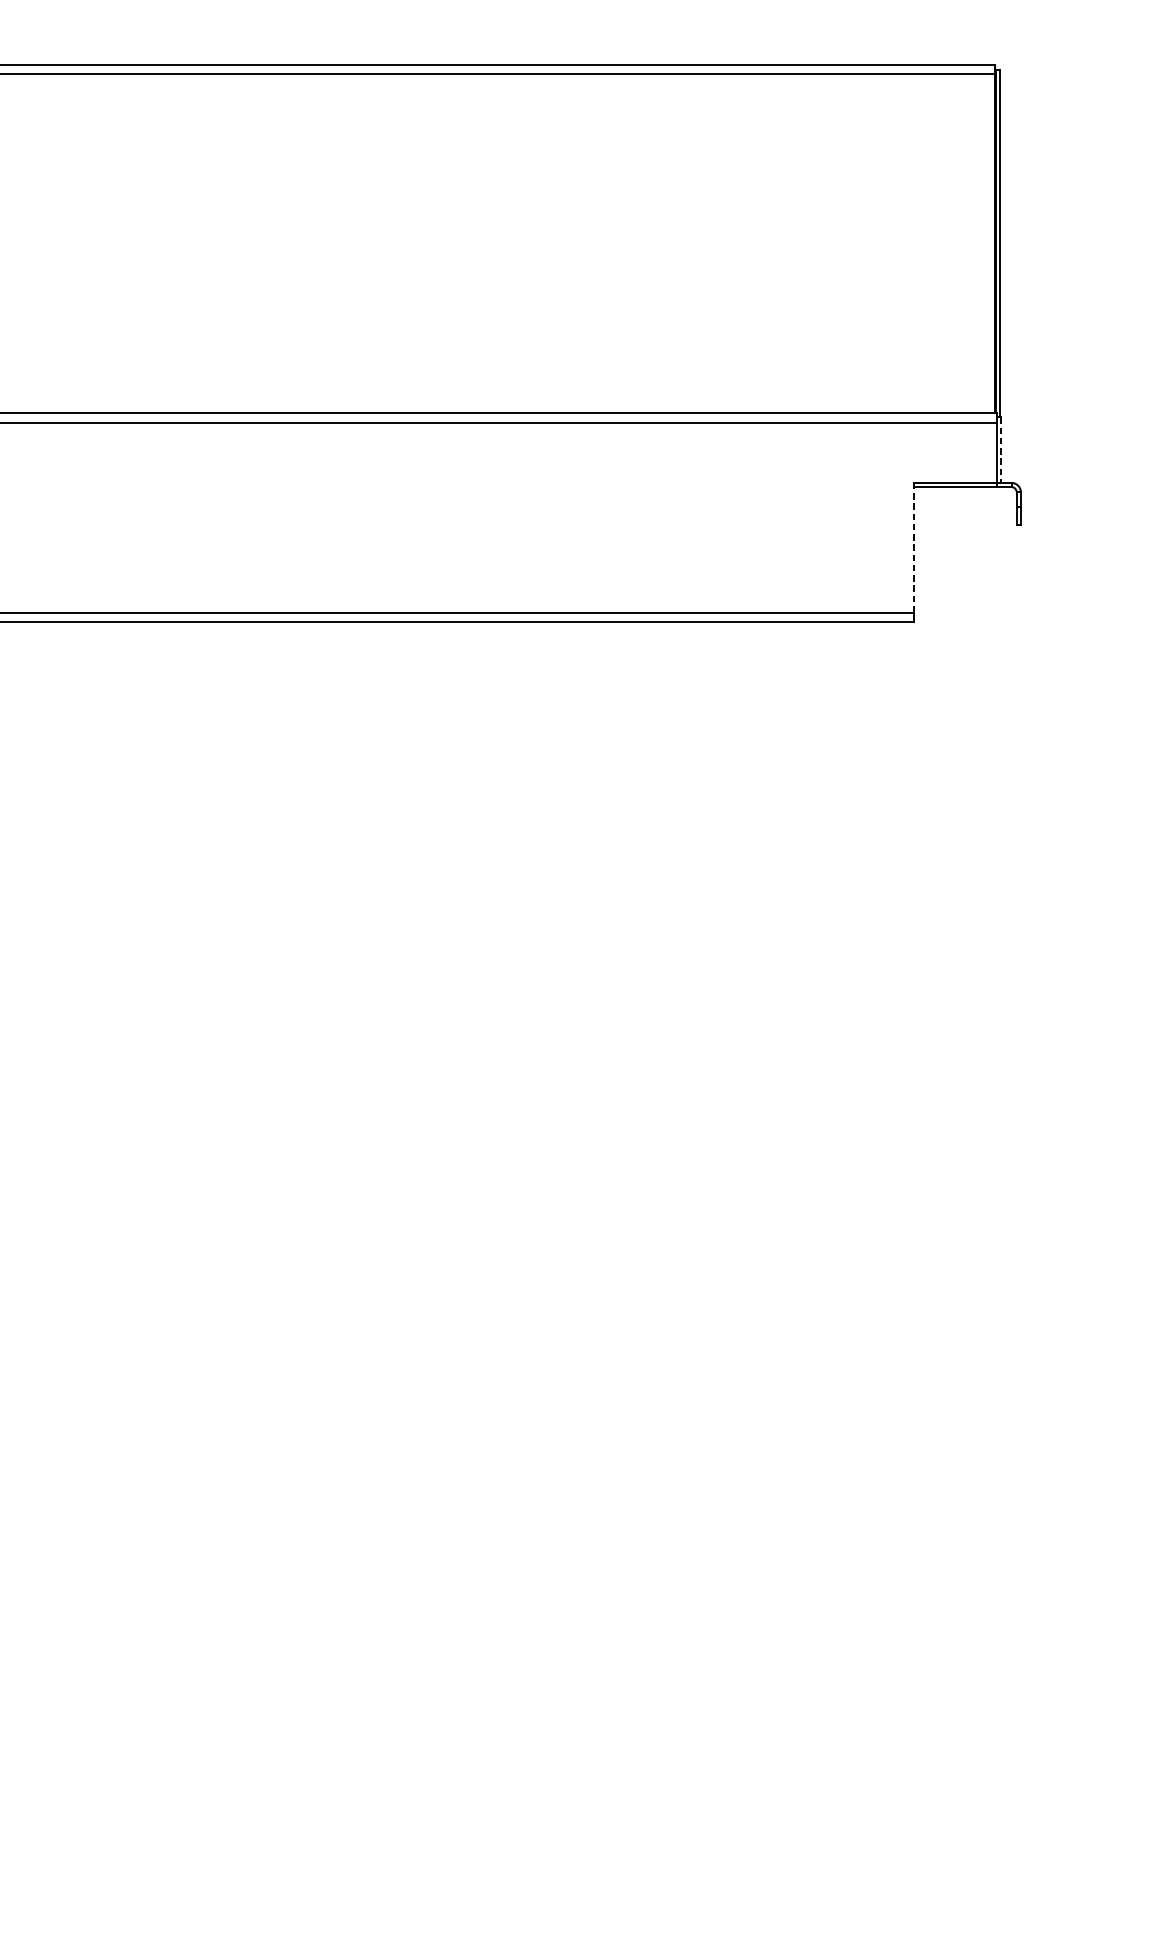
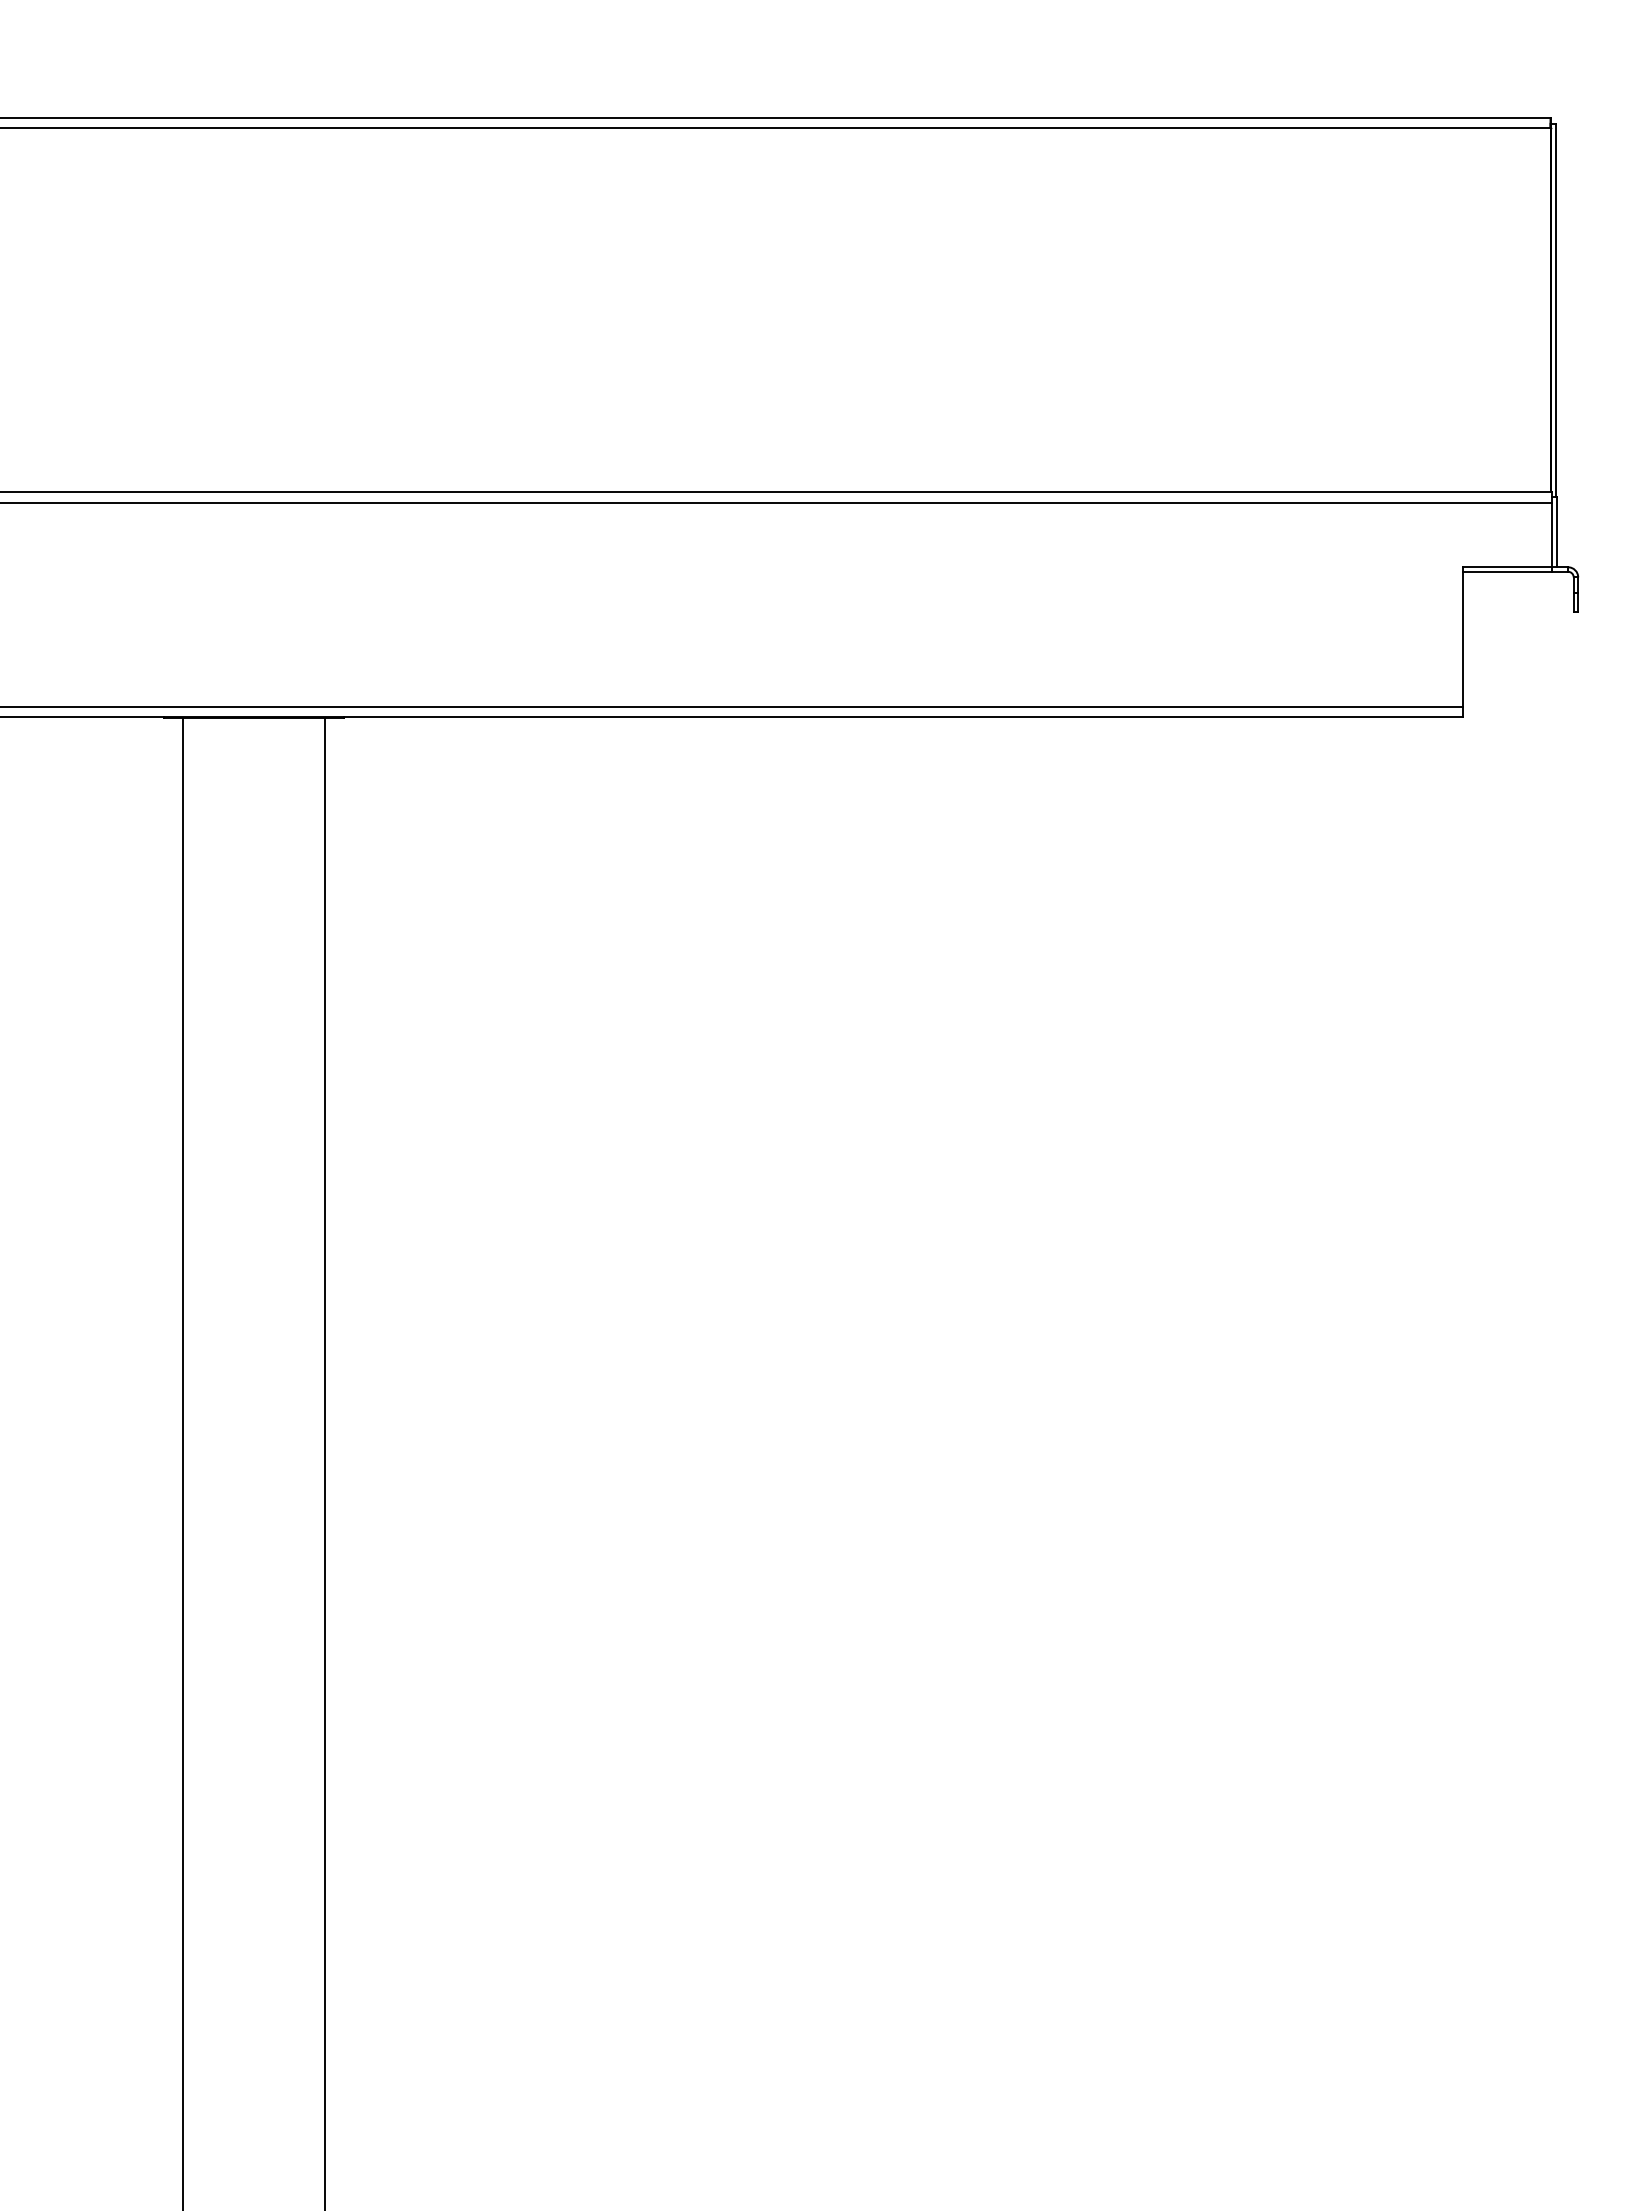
line: (1000, 450) -> (1556, 532), dashed -> solid
line: (913, 548) -> (1462, 637), dashed -> solid

